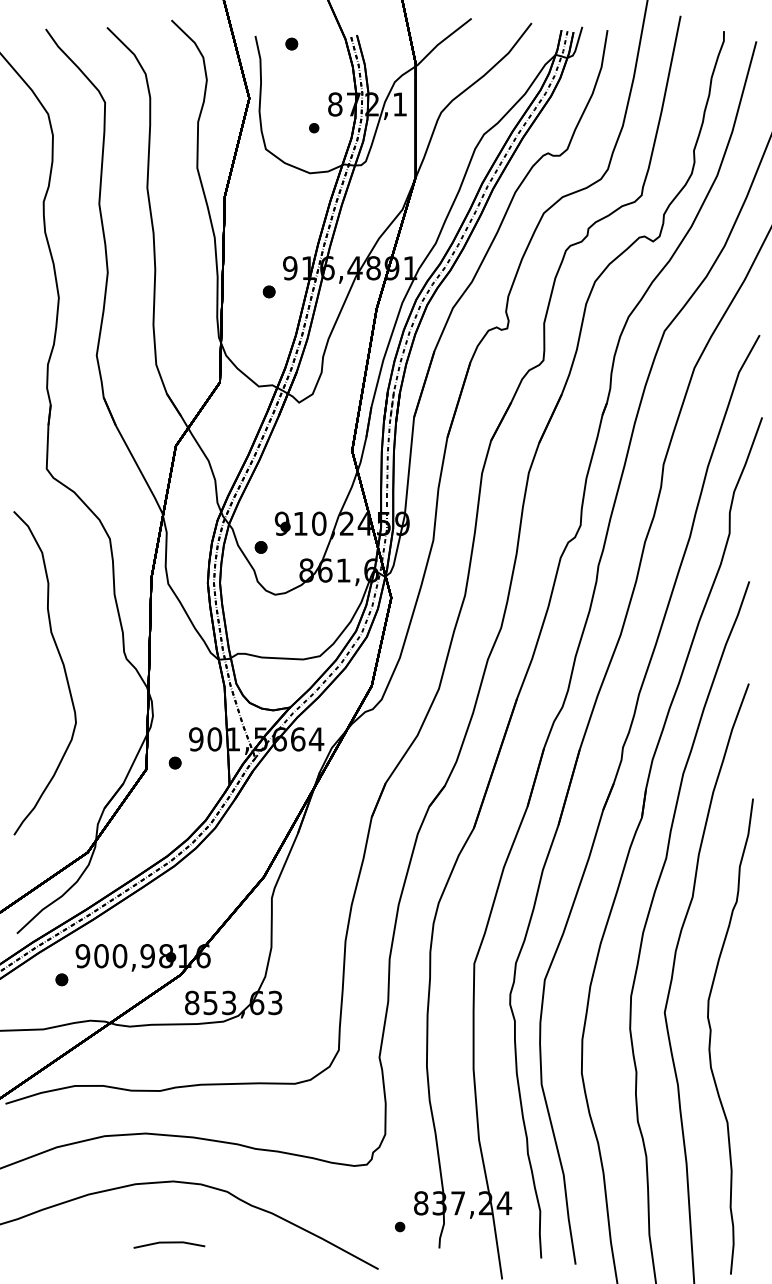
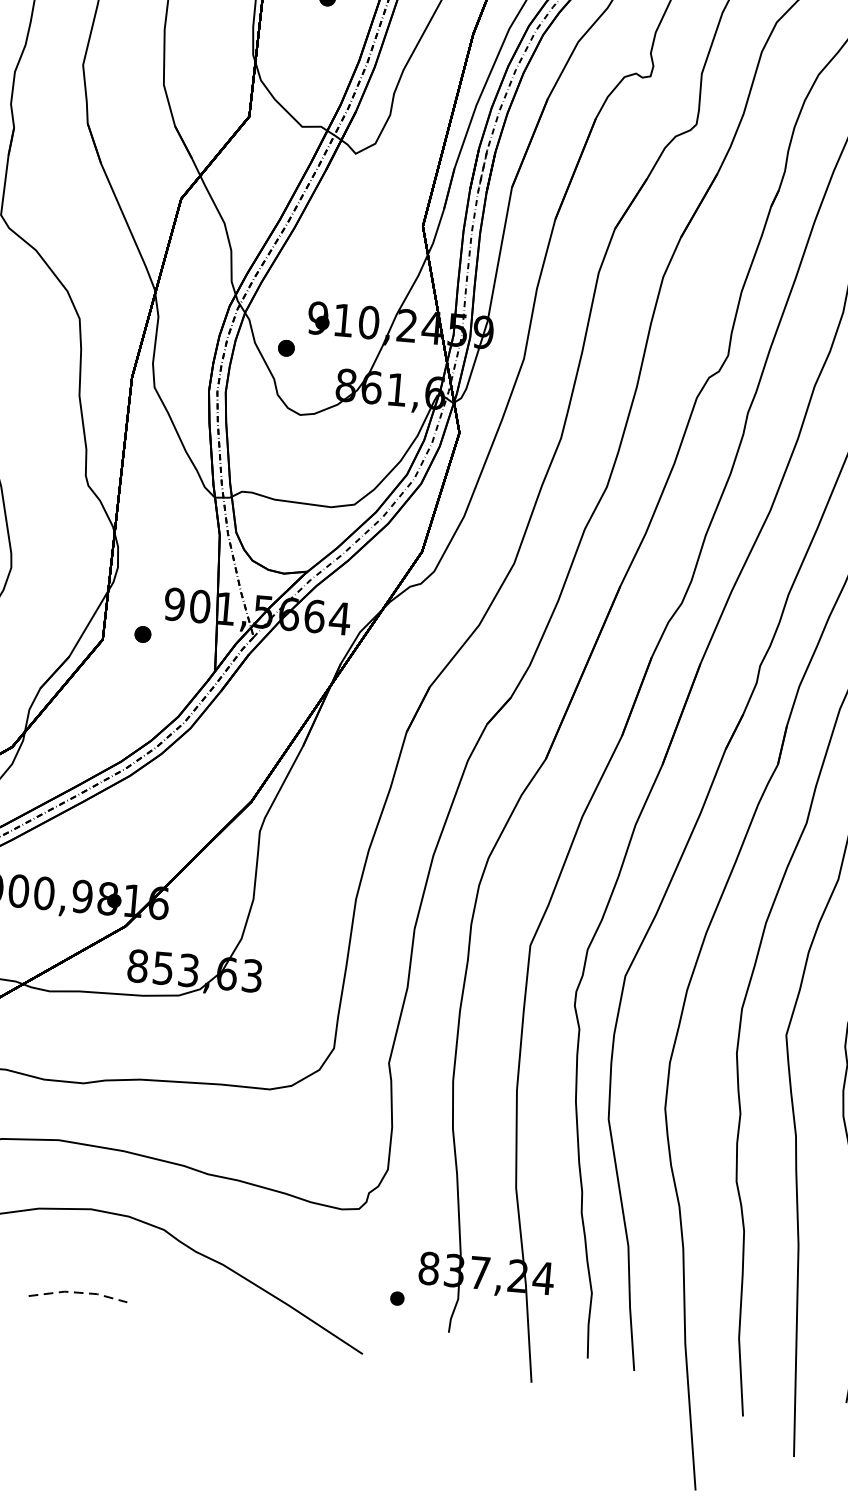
line: (169, 1242) -> (78, 1292), solid -> dashed

